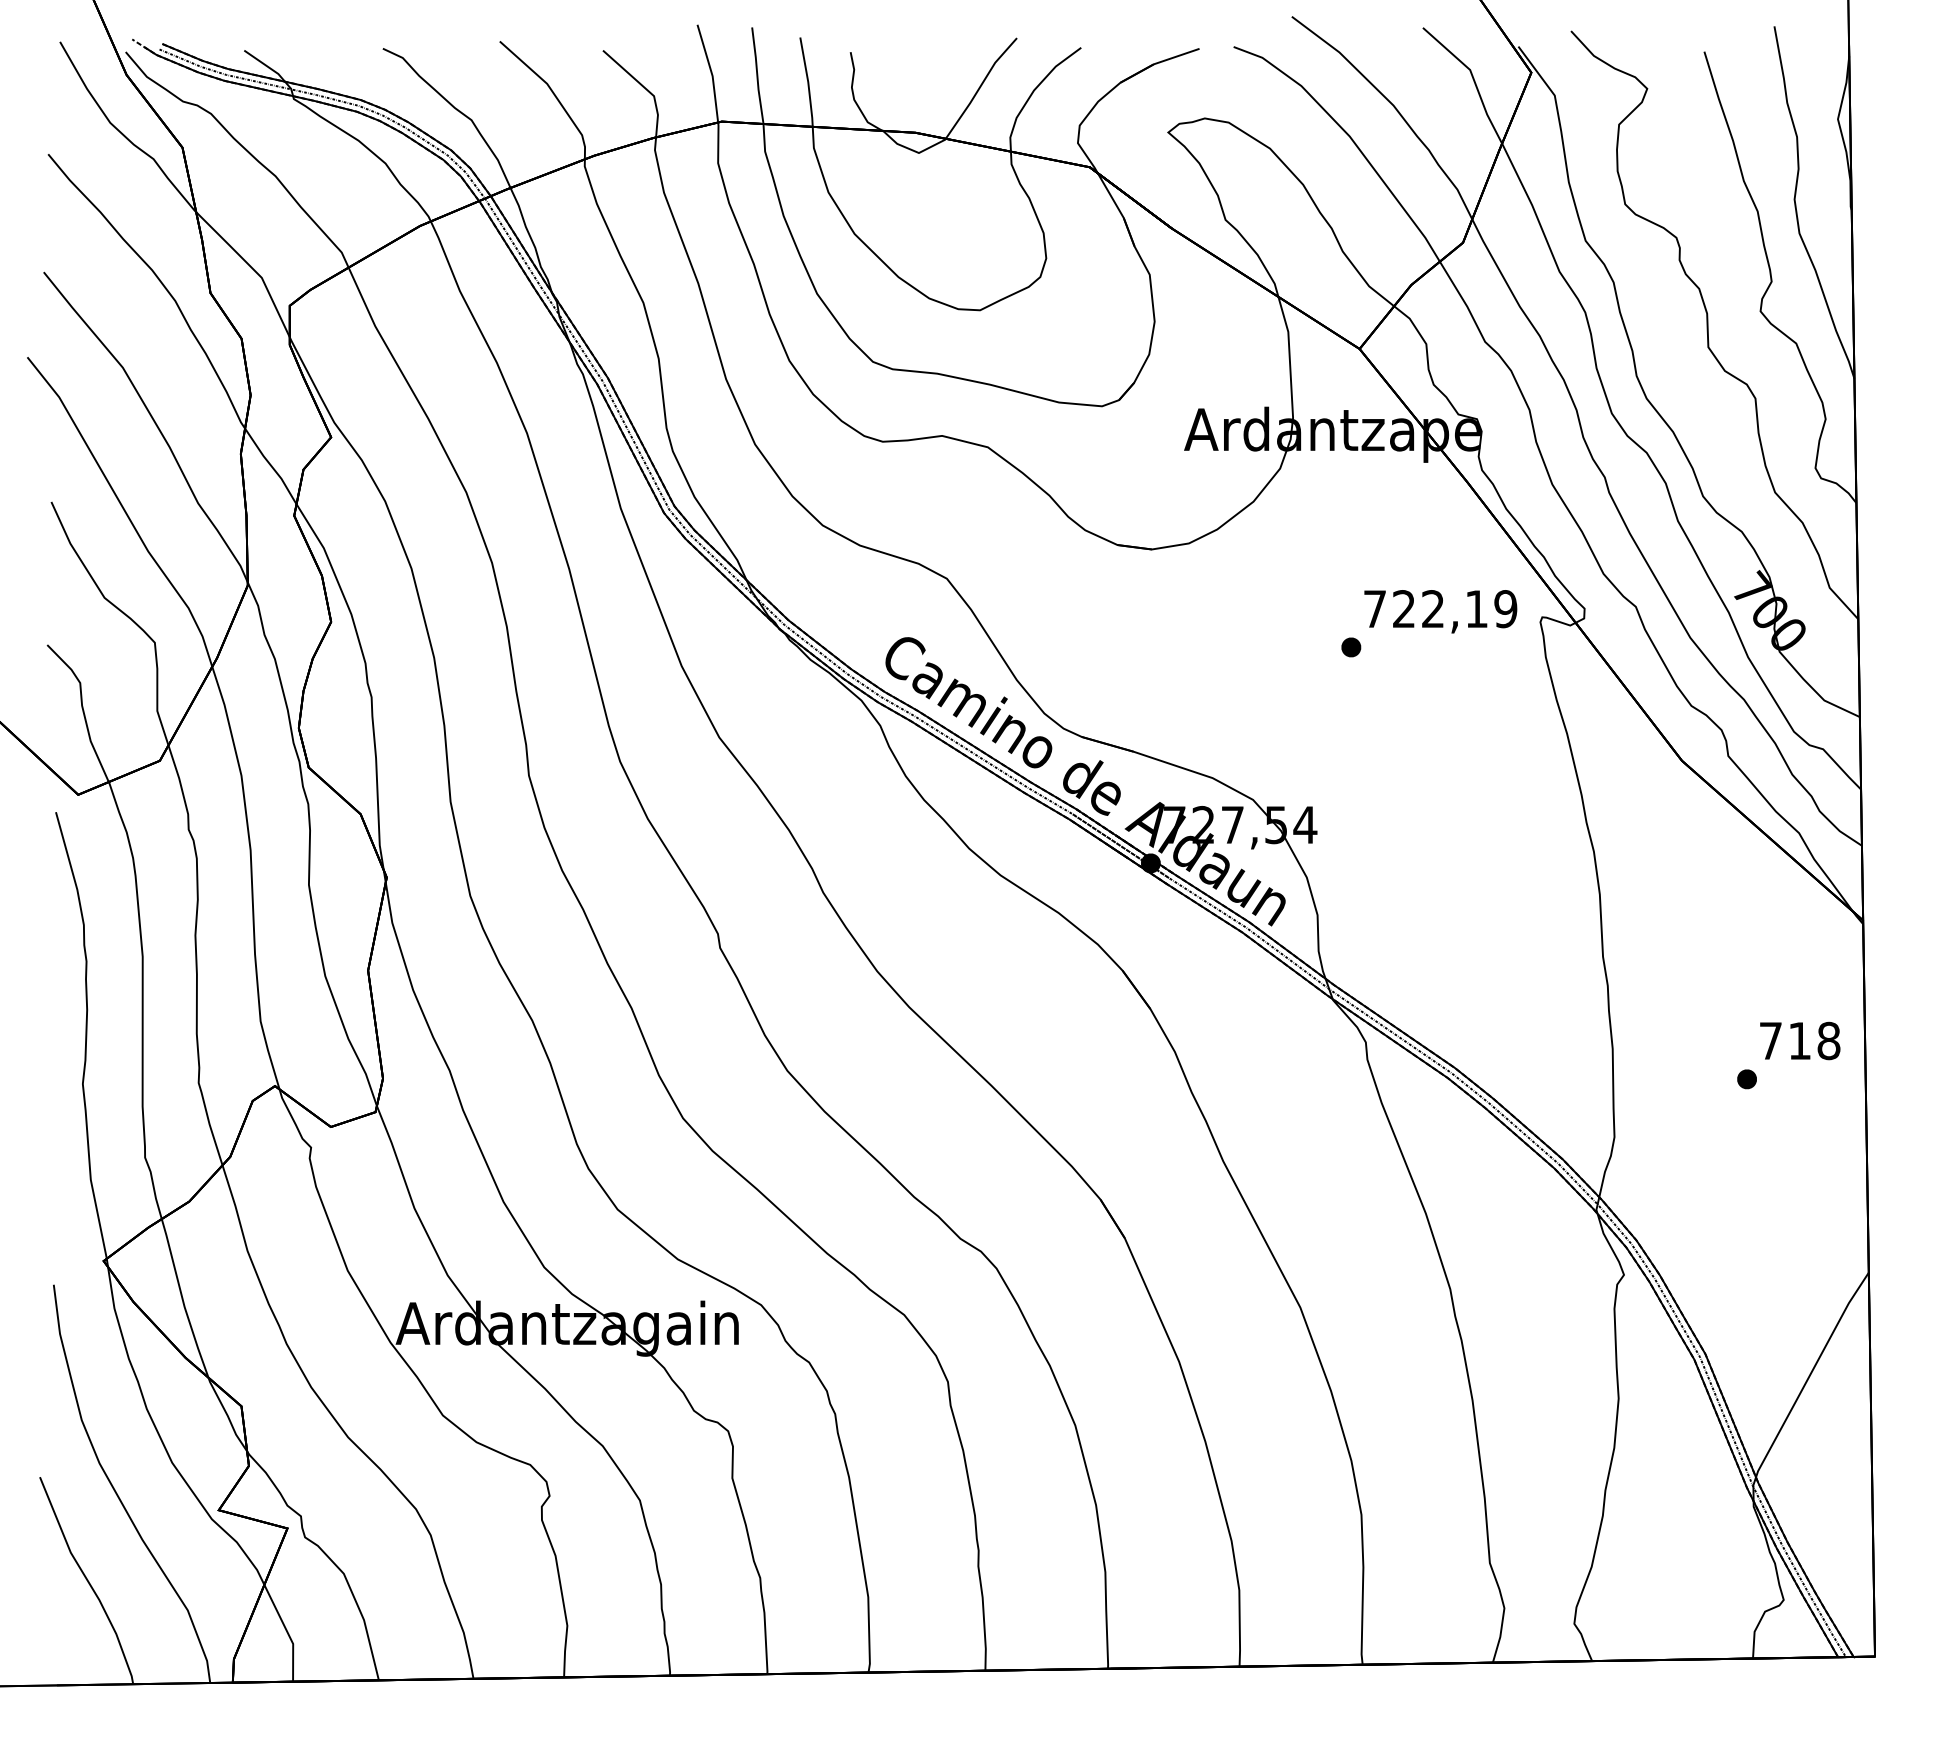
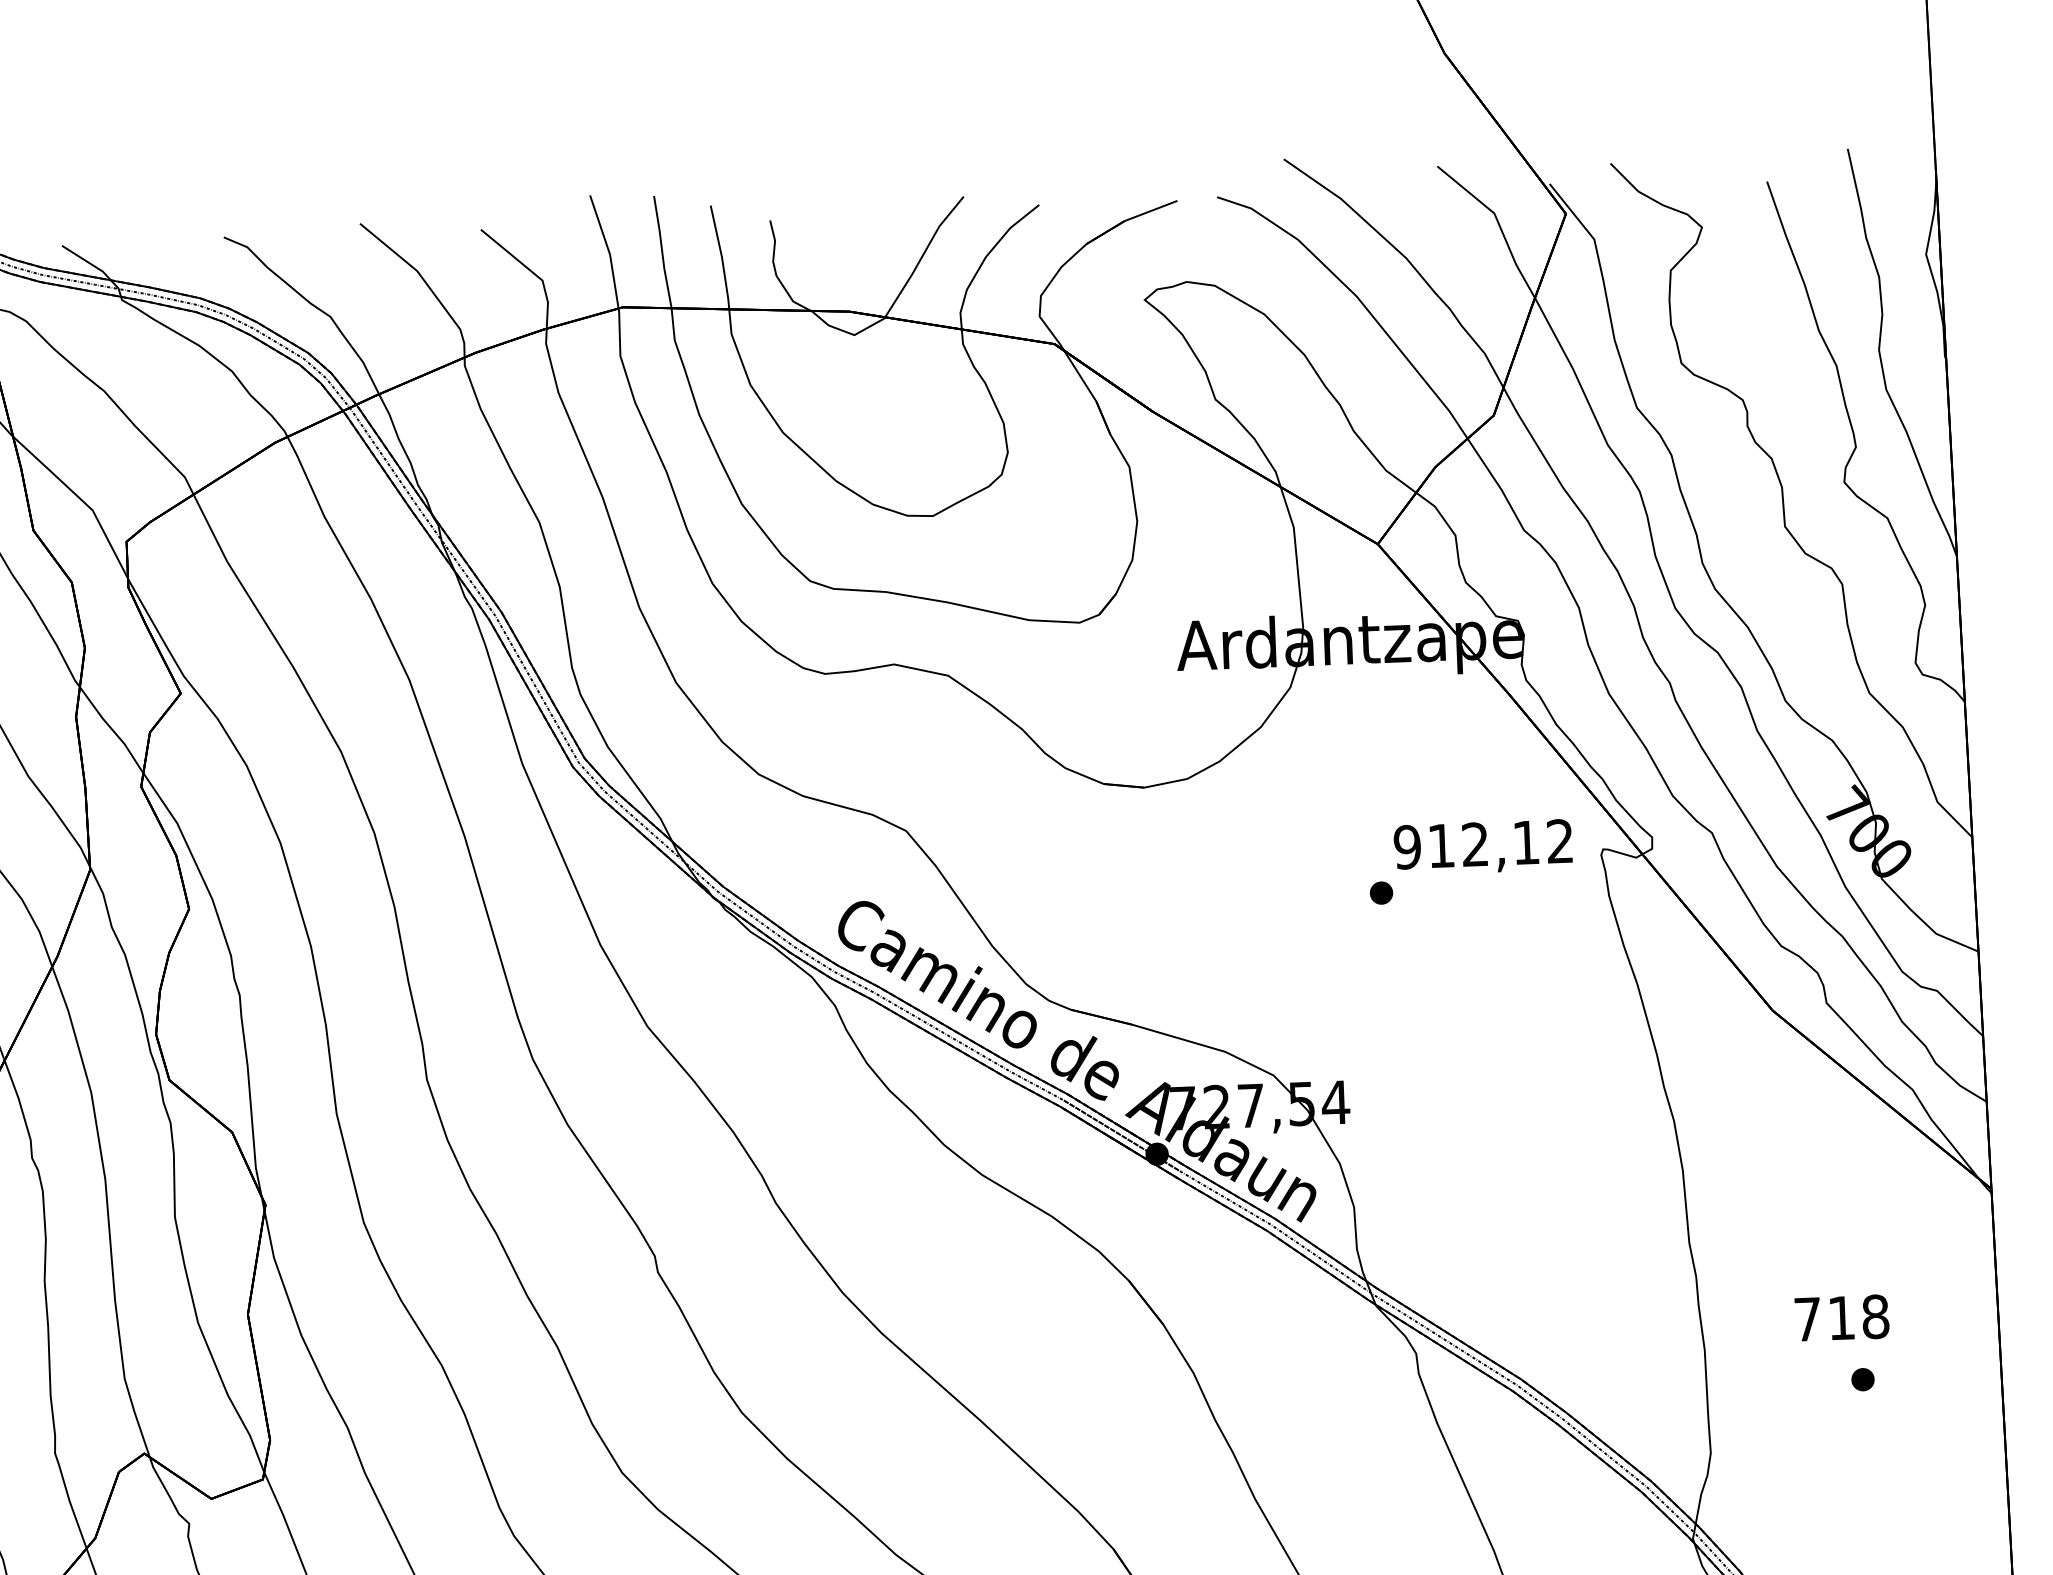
text: (1440, 609) -> (1483, 844), 722,19 -> 912,12
text: (1800, 1040) -> (1842, 1317), moved

